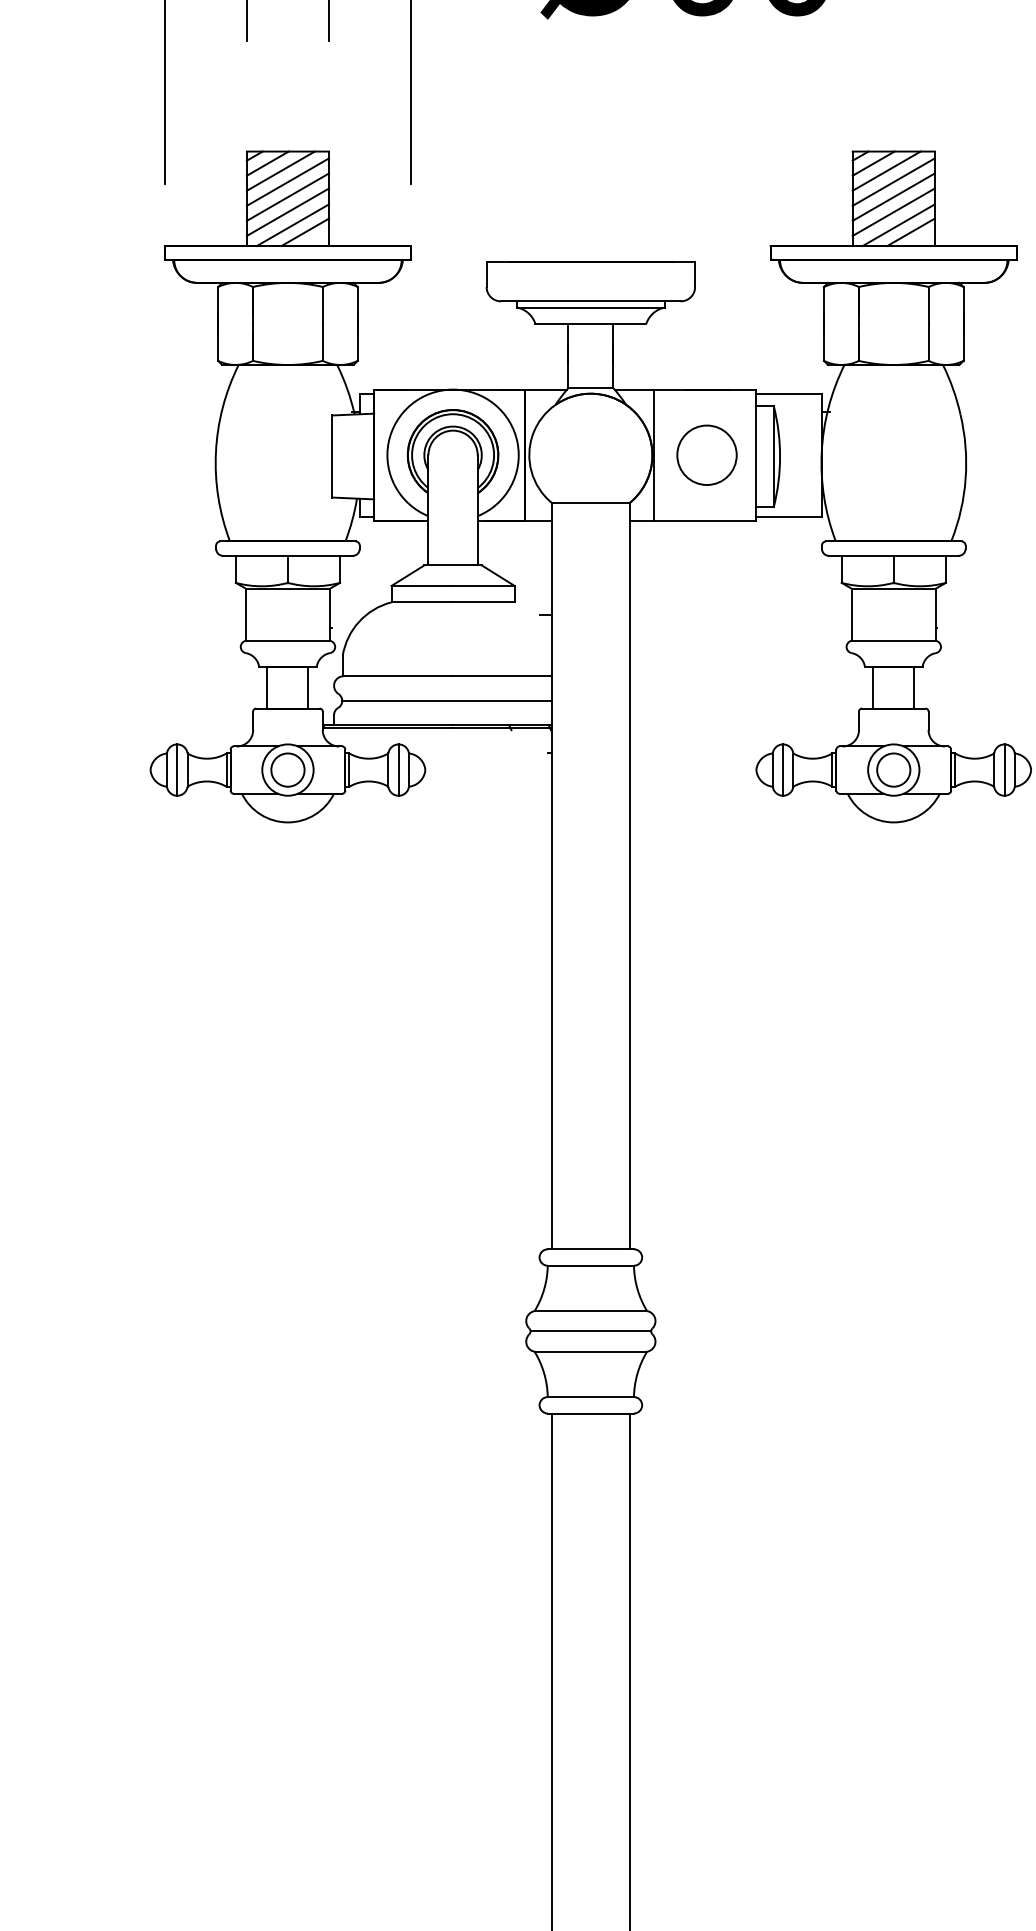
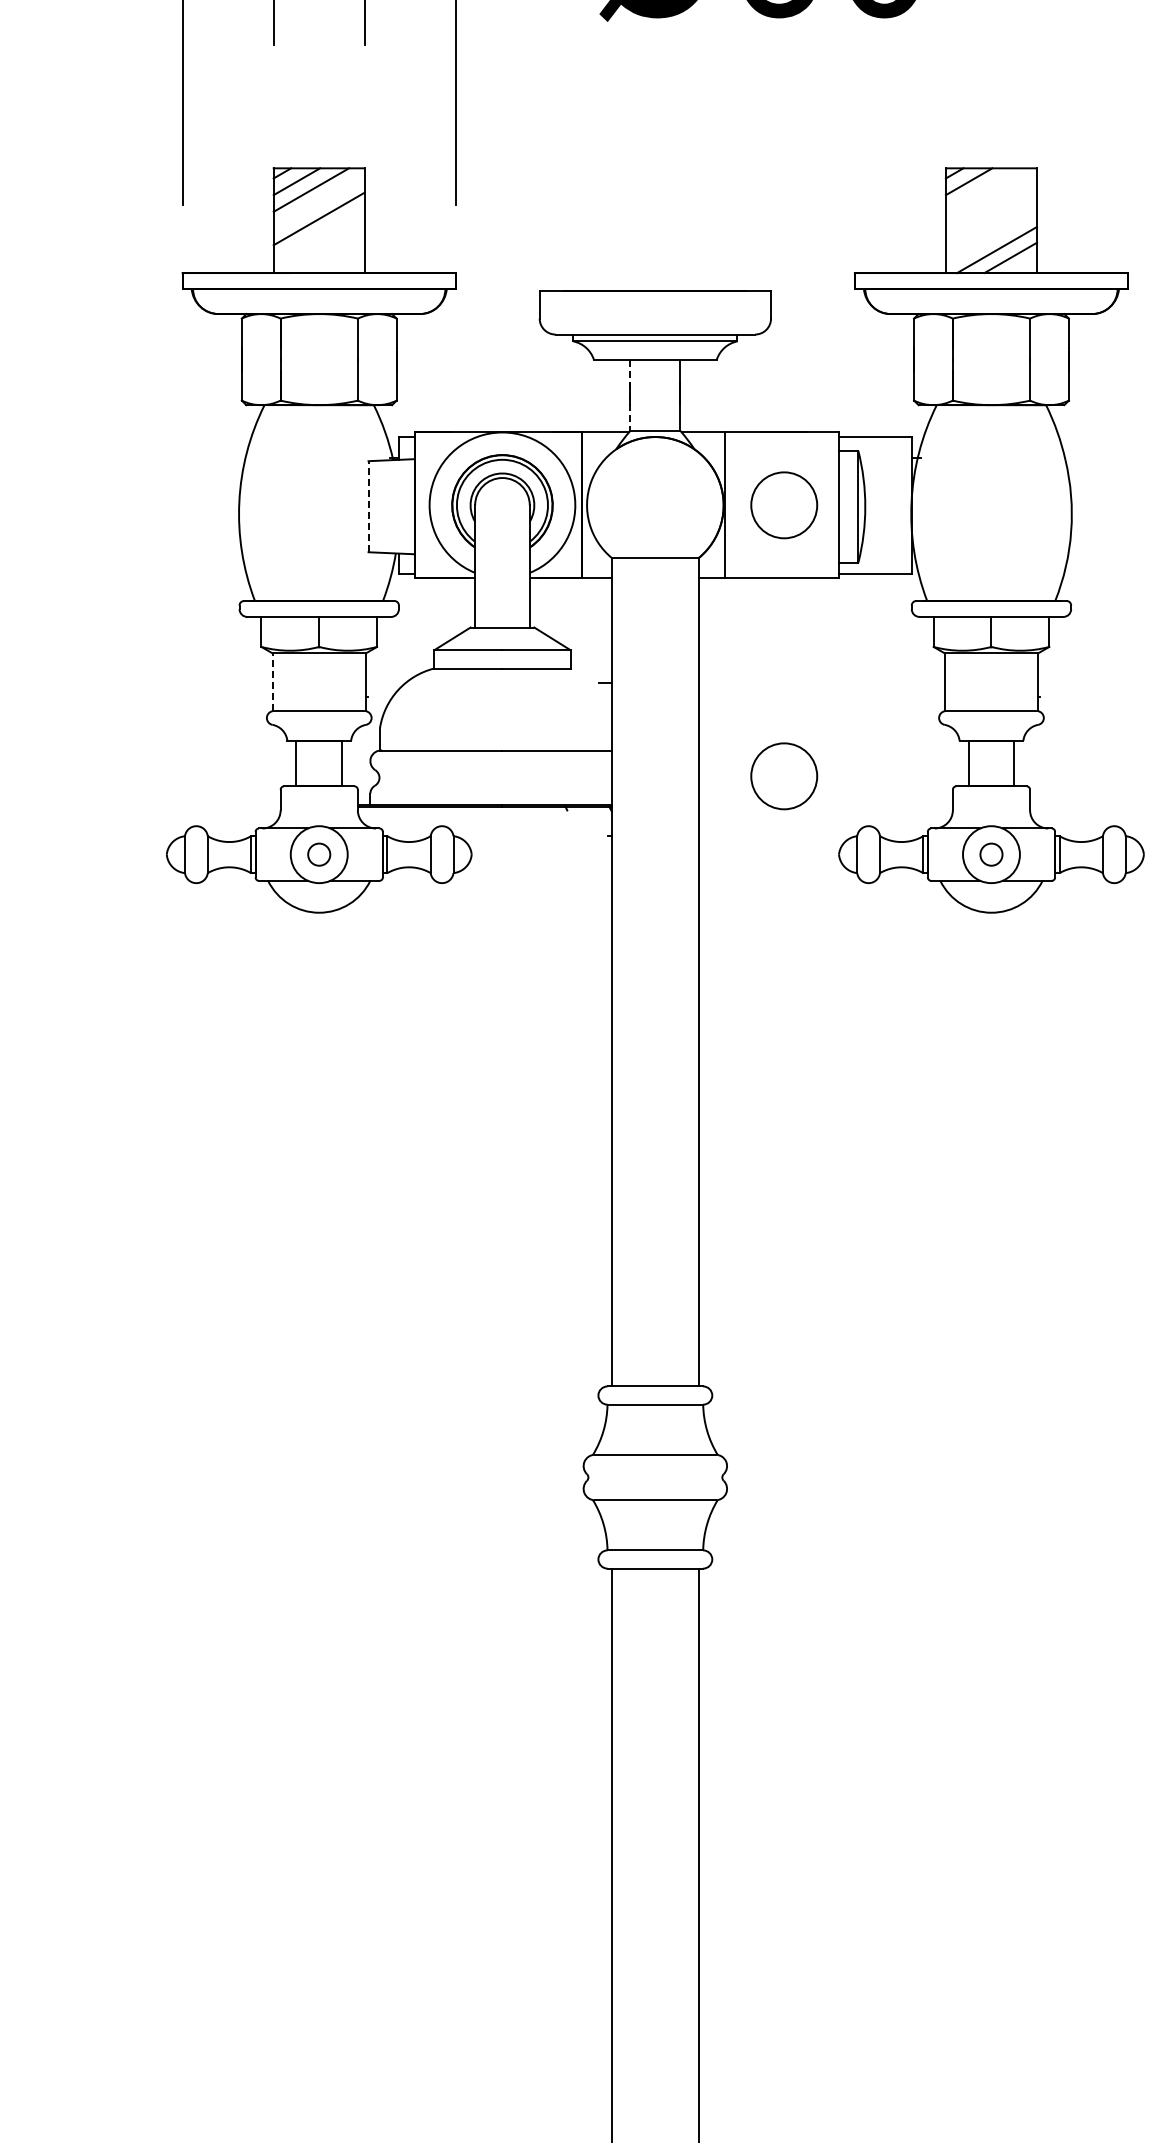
line: (886, 170) -> (983, 189), removed
line: (287, 181) -> (318, 201), removed
line: (893, 181) -> (991, 201), removed
line: (893, 196) -> (991, 218), removed
line: (287, 212) -> (318, 235), removed
line: (893, 212) -> (991, 235), removed
line: (292, 224) -> (324, 249), removed
line: (305, 231) -> (338, 257), removed
line: (568, 356) -> (630, 395), solid -> dashed
line: (332, 456) -> (368, 506), solid -> dashed
line: (245, 614) -> (272, 682), solid -> dashed
circle: (707, 699) -> (784, 776), added
line: (446, 701) -> (495, 778), removed
line: (177, 769) -> (196, 854), removed
circle: (287, 769) -> (318, 854), size x0.6
line: (399, 769) -> (442, 854), removed
line: (782, 769) -> (868, 854), removed
circle: (893, 769) -> (991, 854), size x0.6
line: (1004, 769) -> (1114, 854), removed
line: (590, 1331) -> (655, 1477), removed

